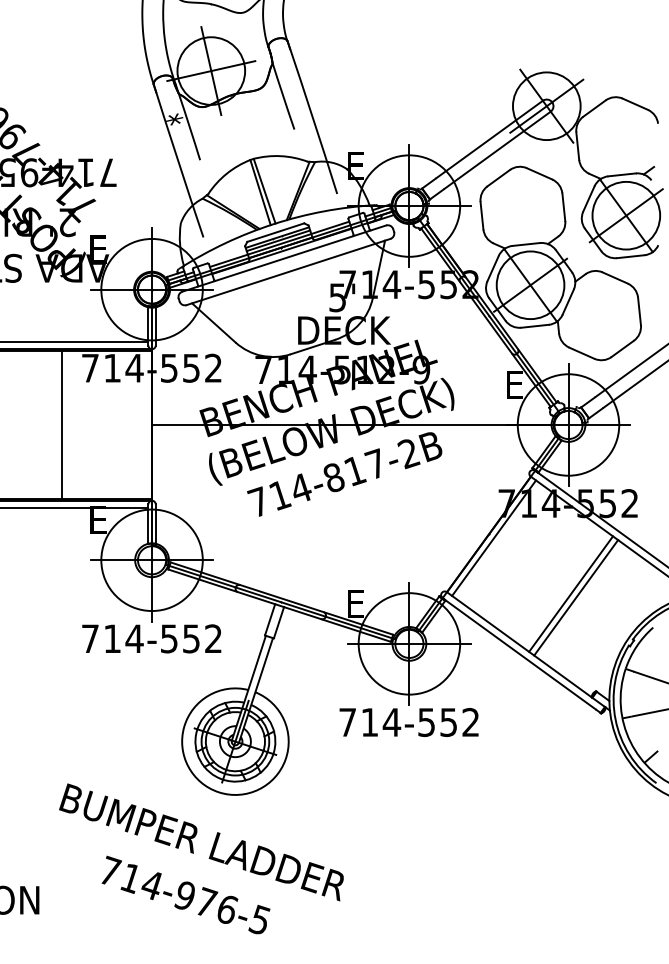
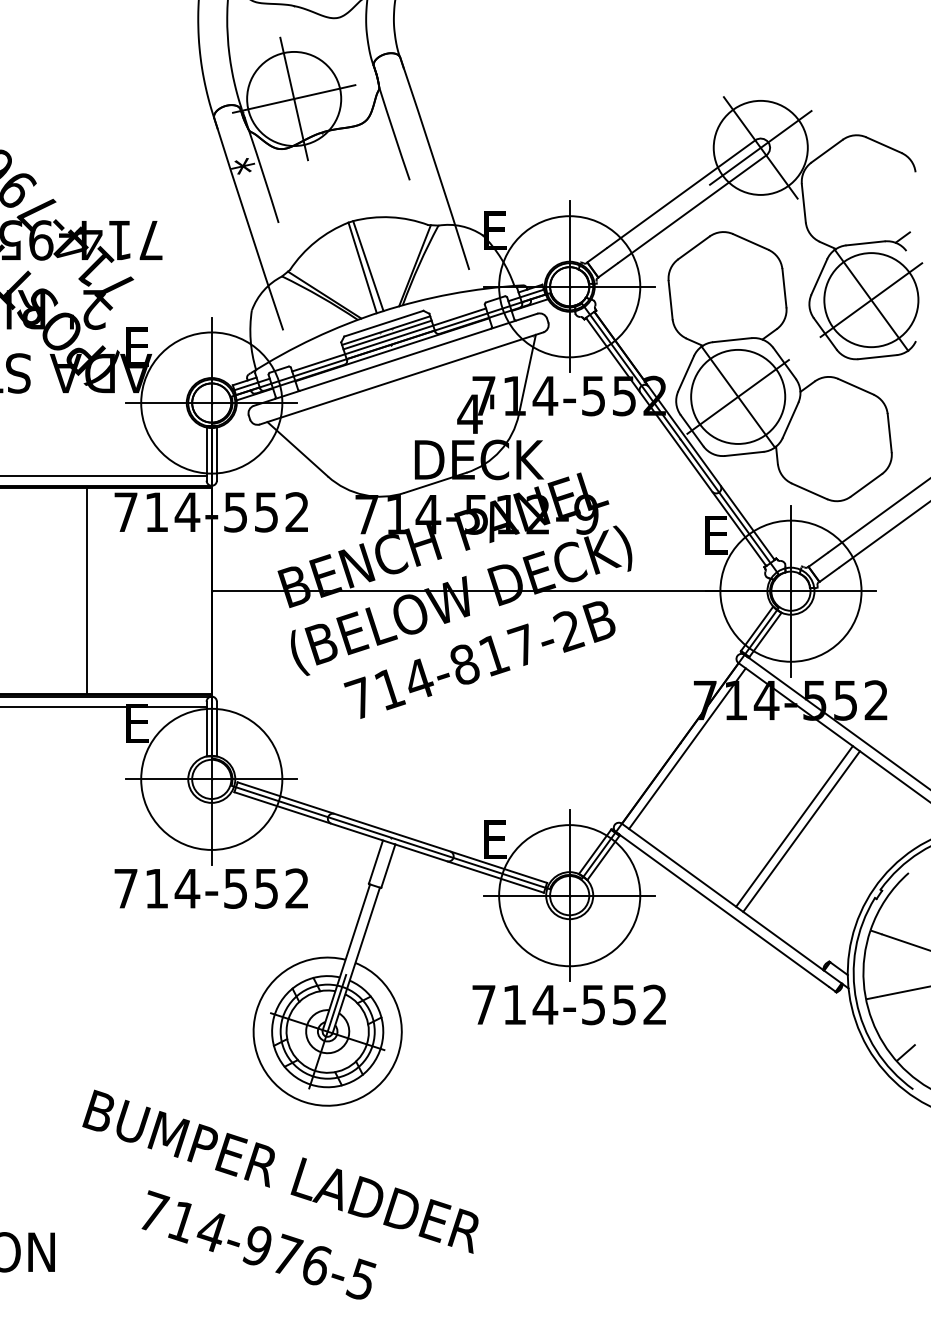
text: (337, 297) -> (469, 414), 5' -> 4'

